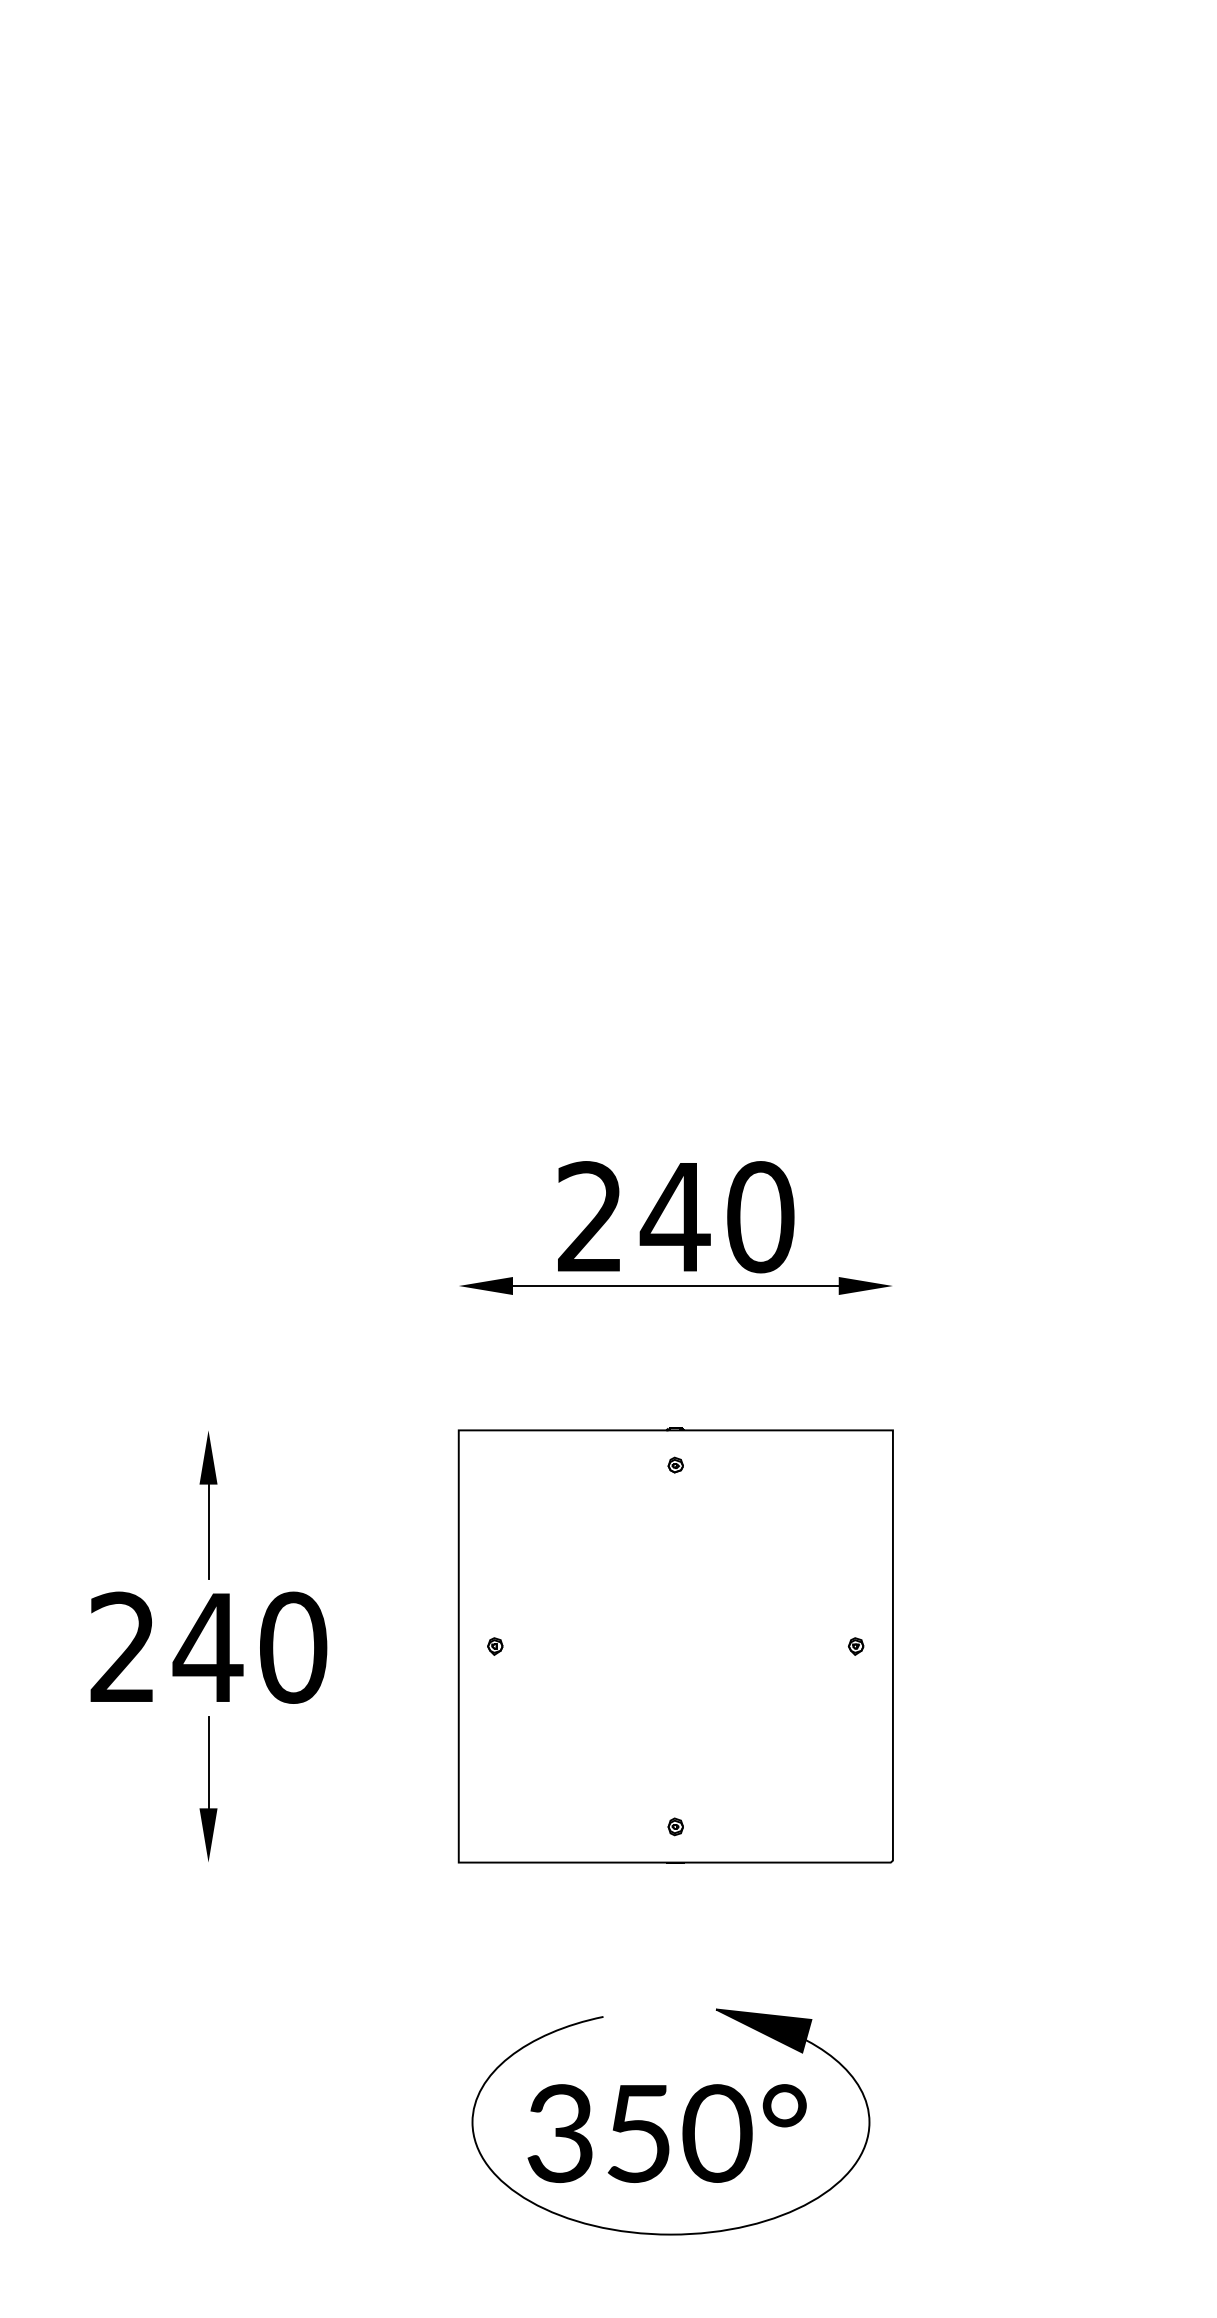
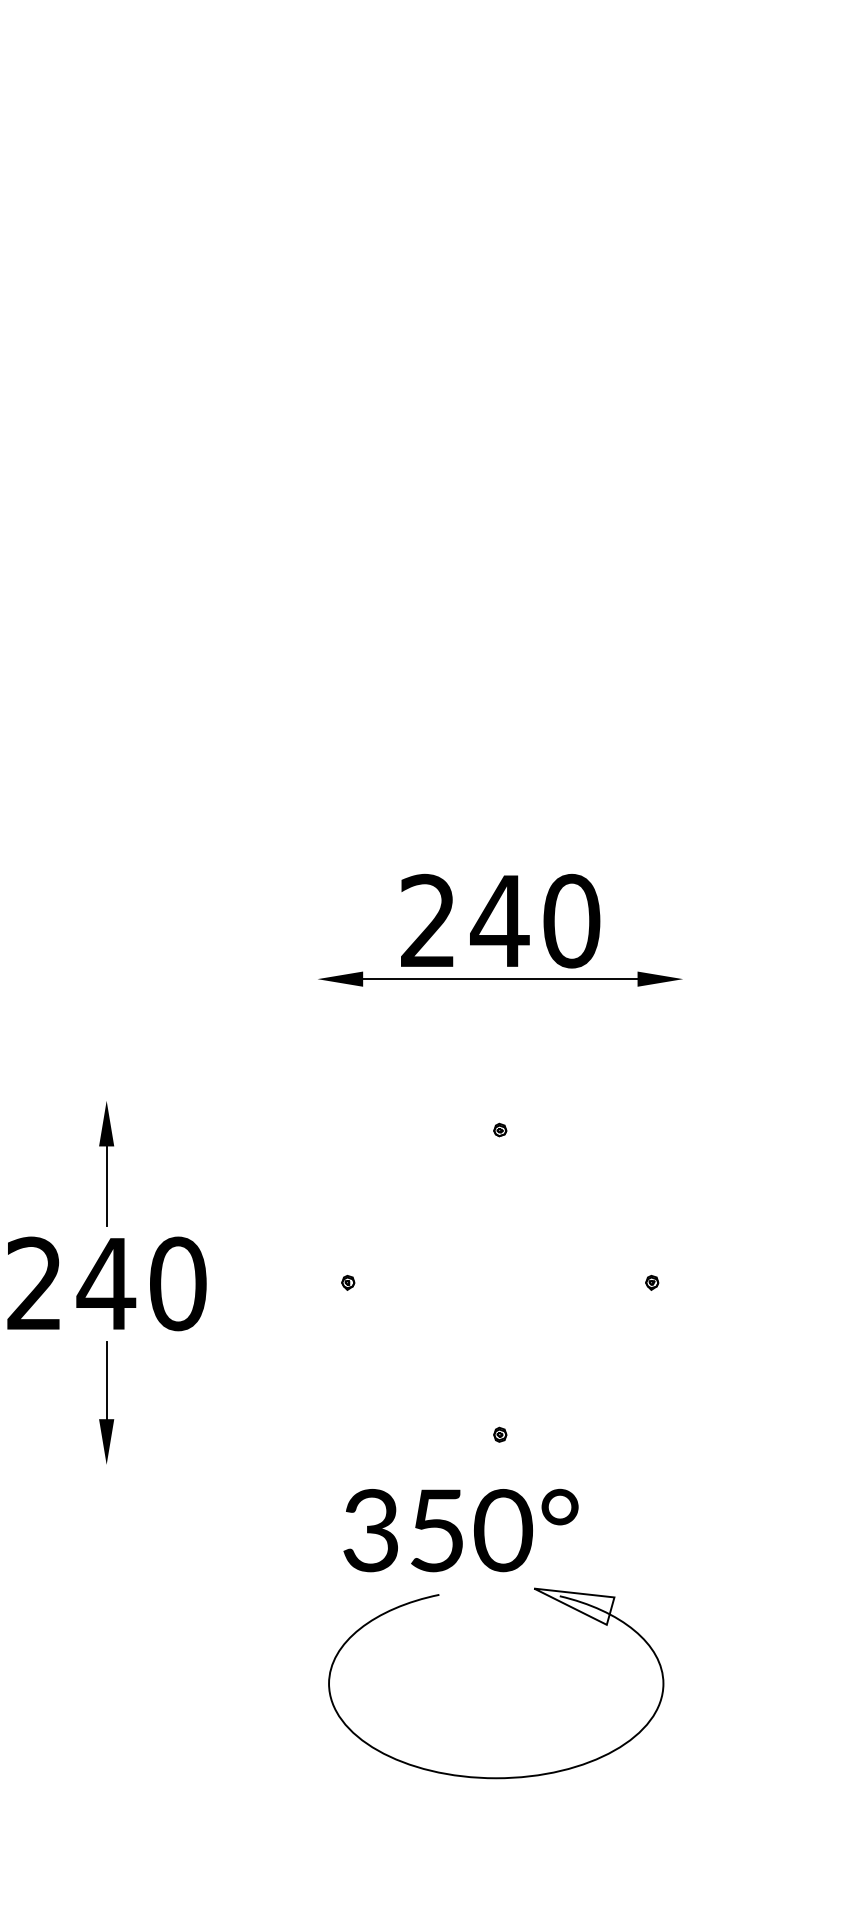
part: (675, 1645) -> (500, 1282), removed
fill: (763, 2030) -> (574, 1606), removed
text: (666, 2133) -> (460, 1530), moved

